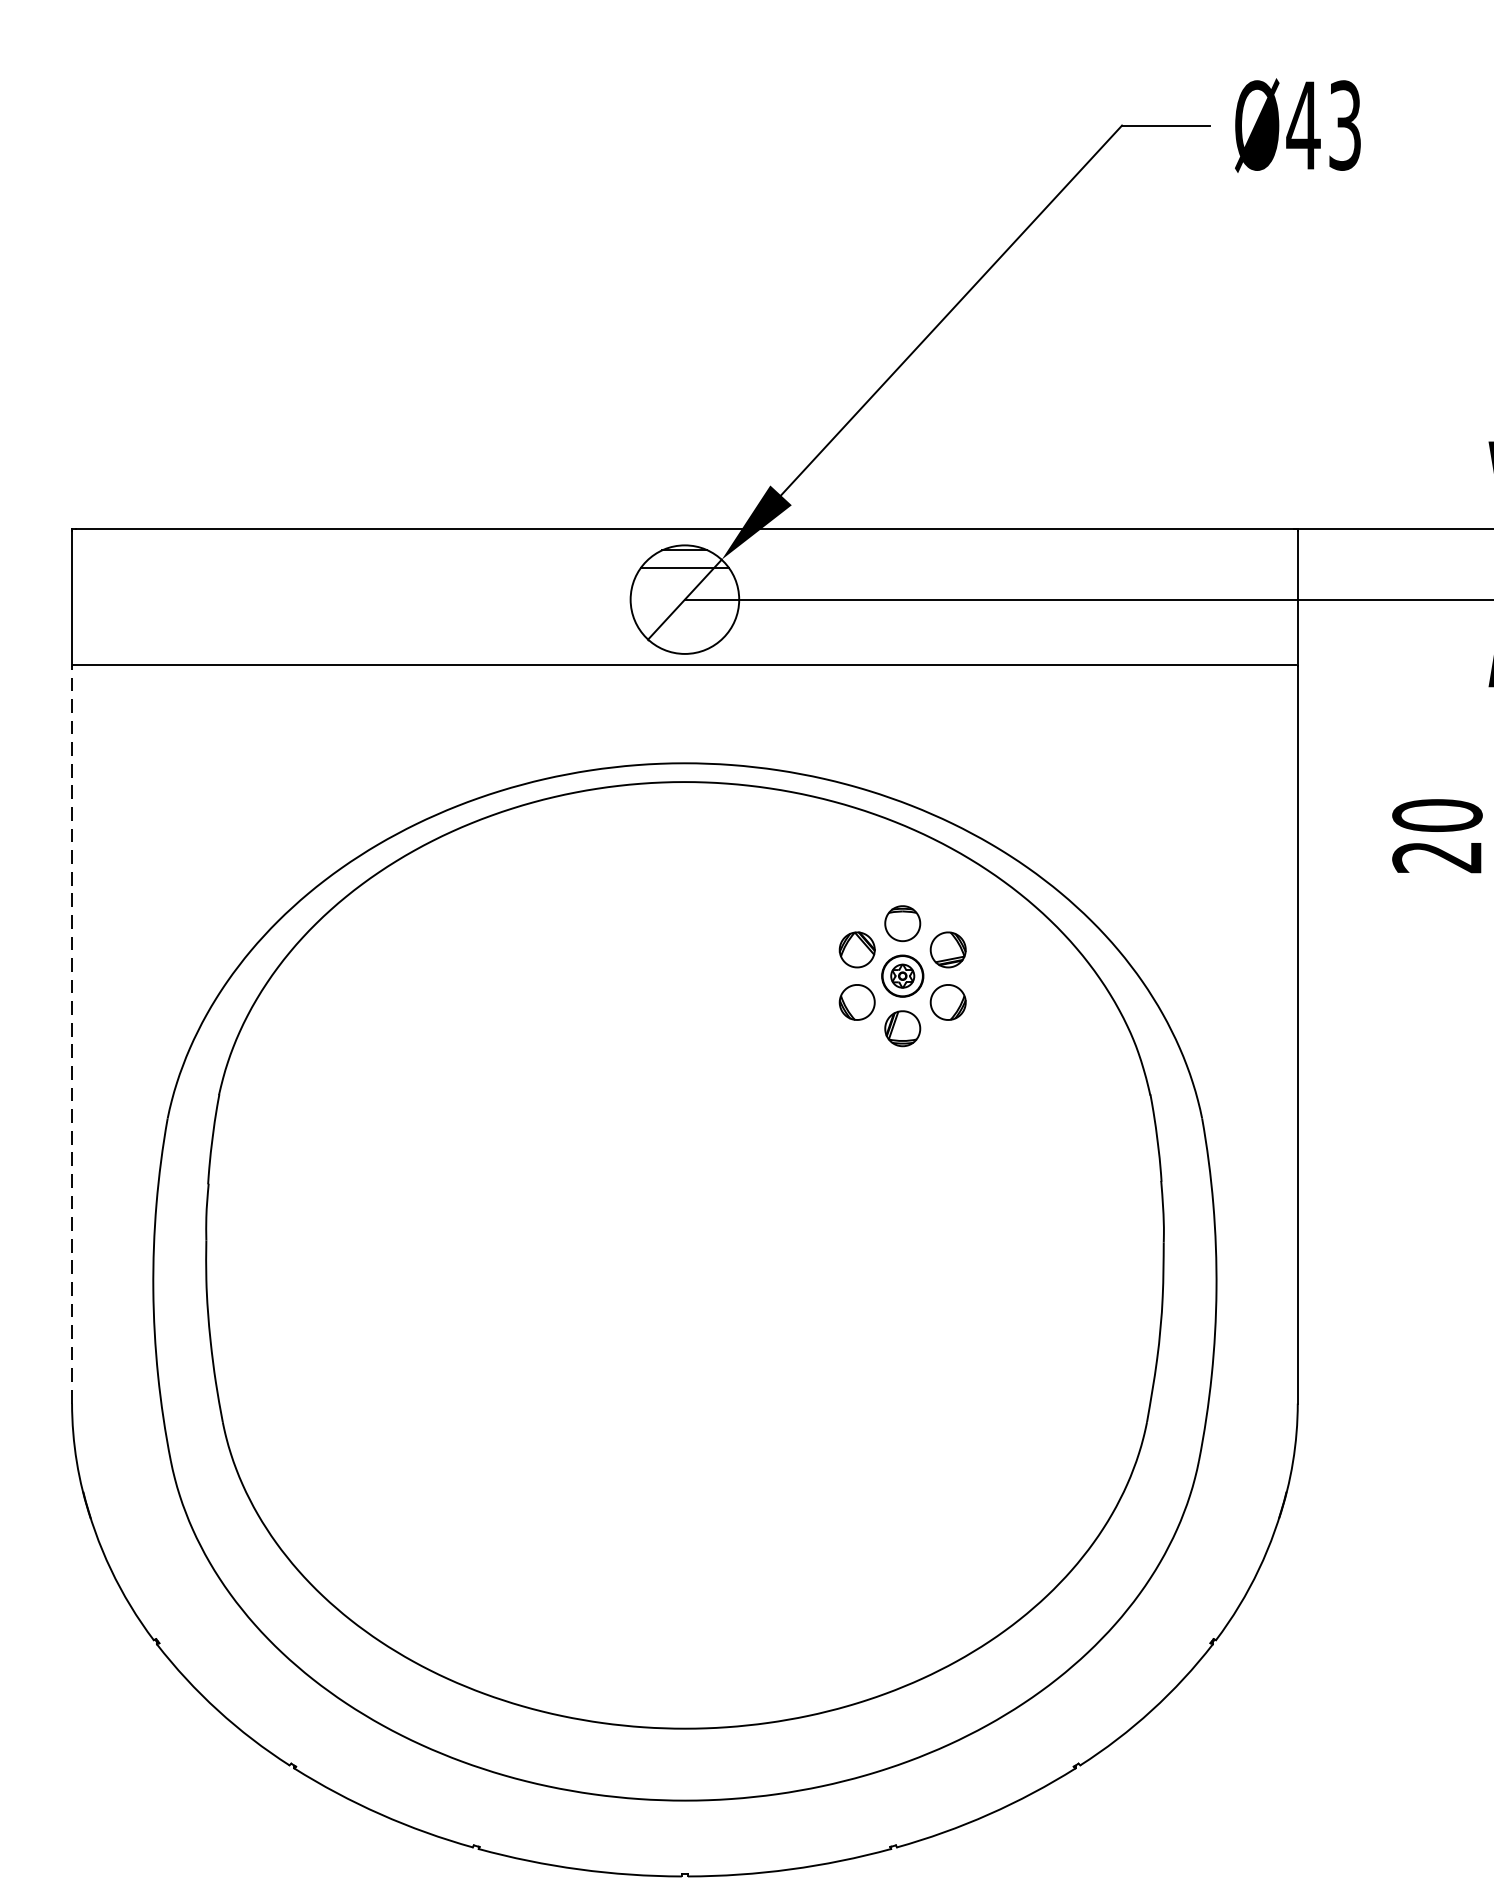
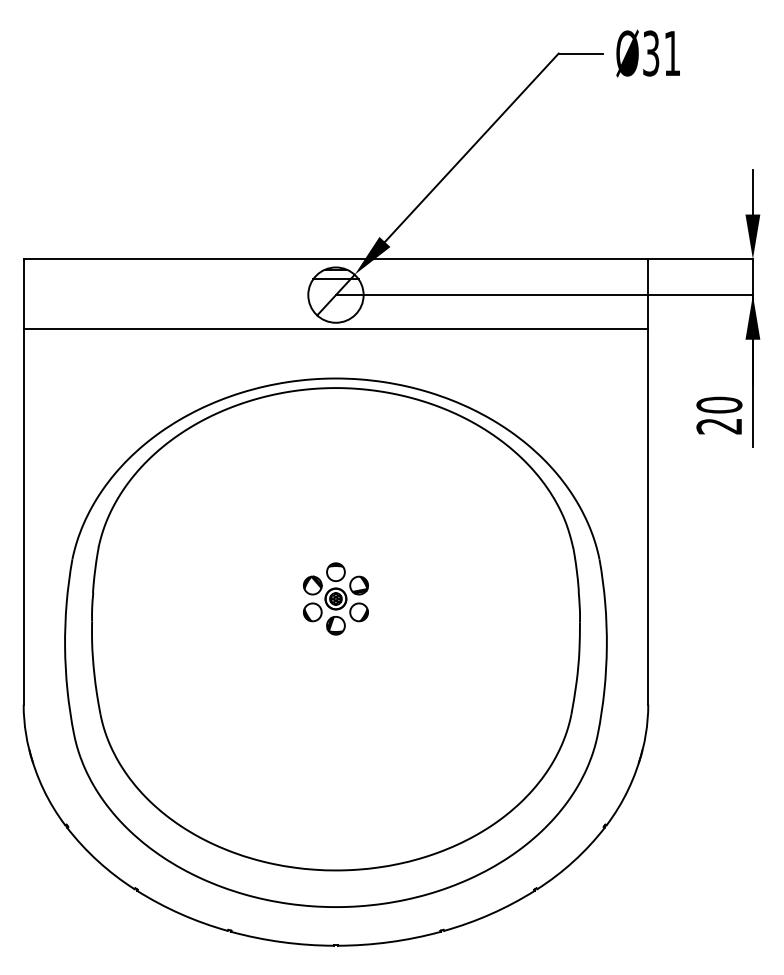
text: (1323, 125) -> (661, 53), Ø43 -> Ø31
part: (901, 975) -> (335, 598), moved
line: (71, 1034) -> (23, 516), dashed -> solid

